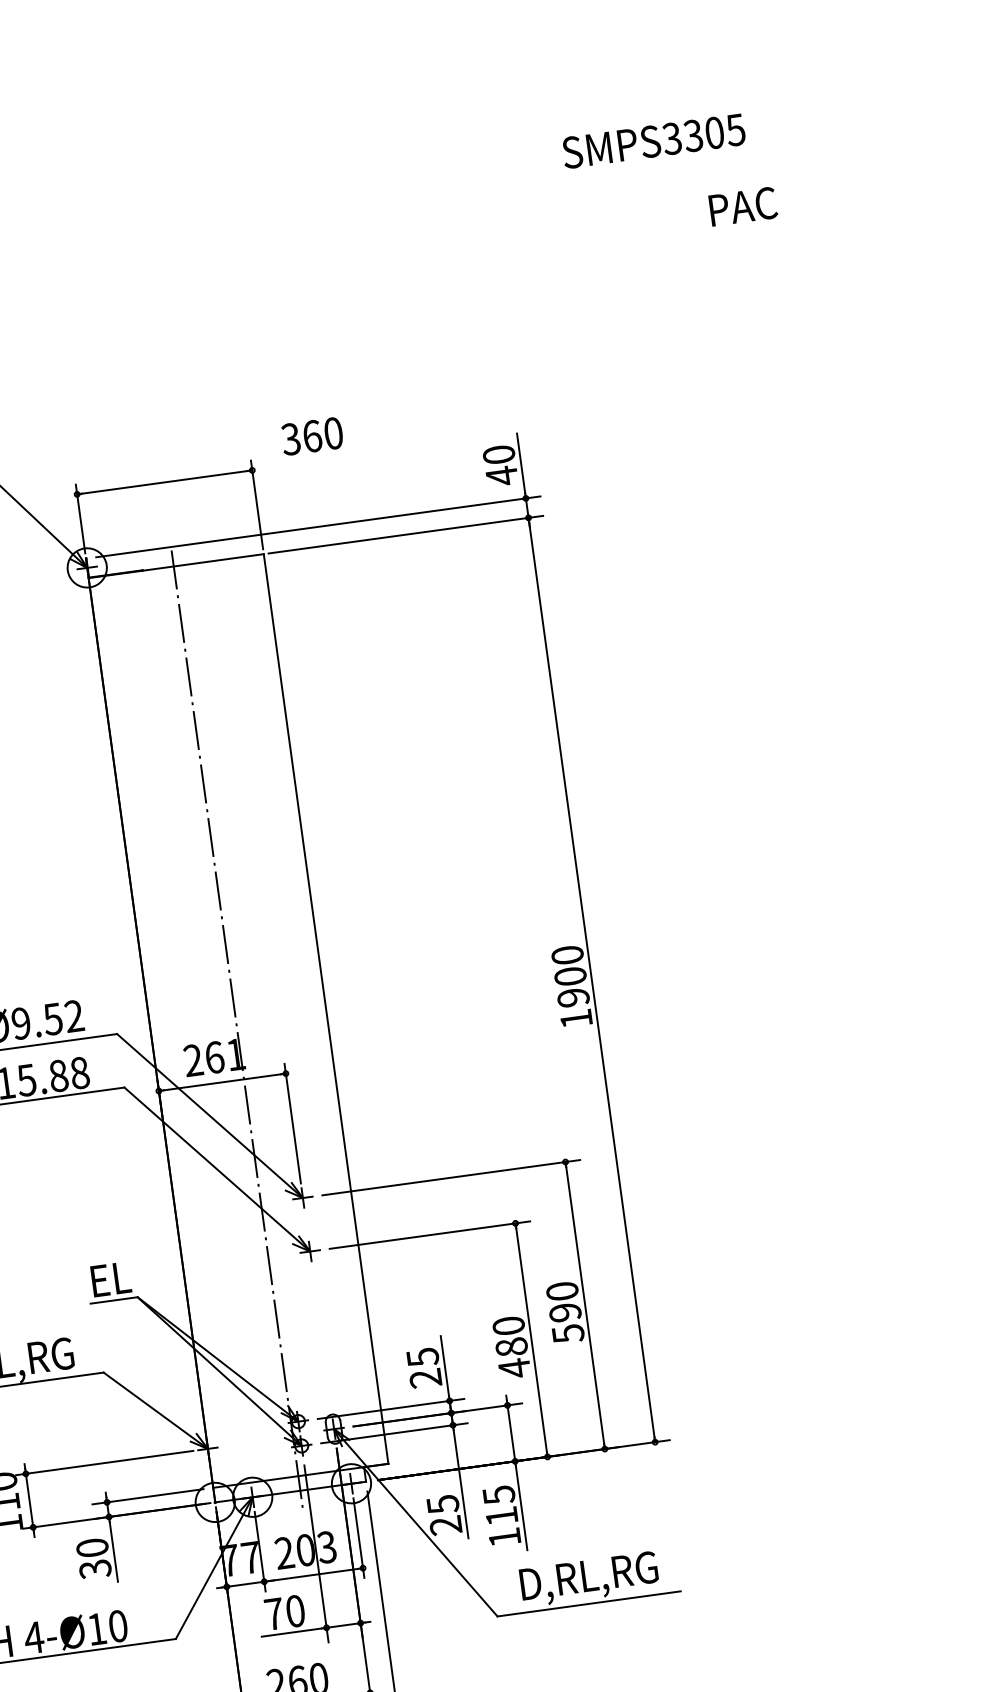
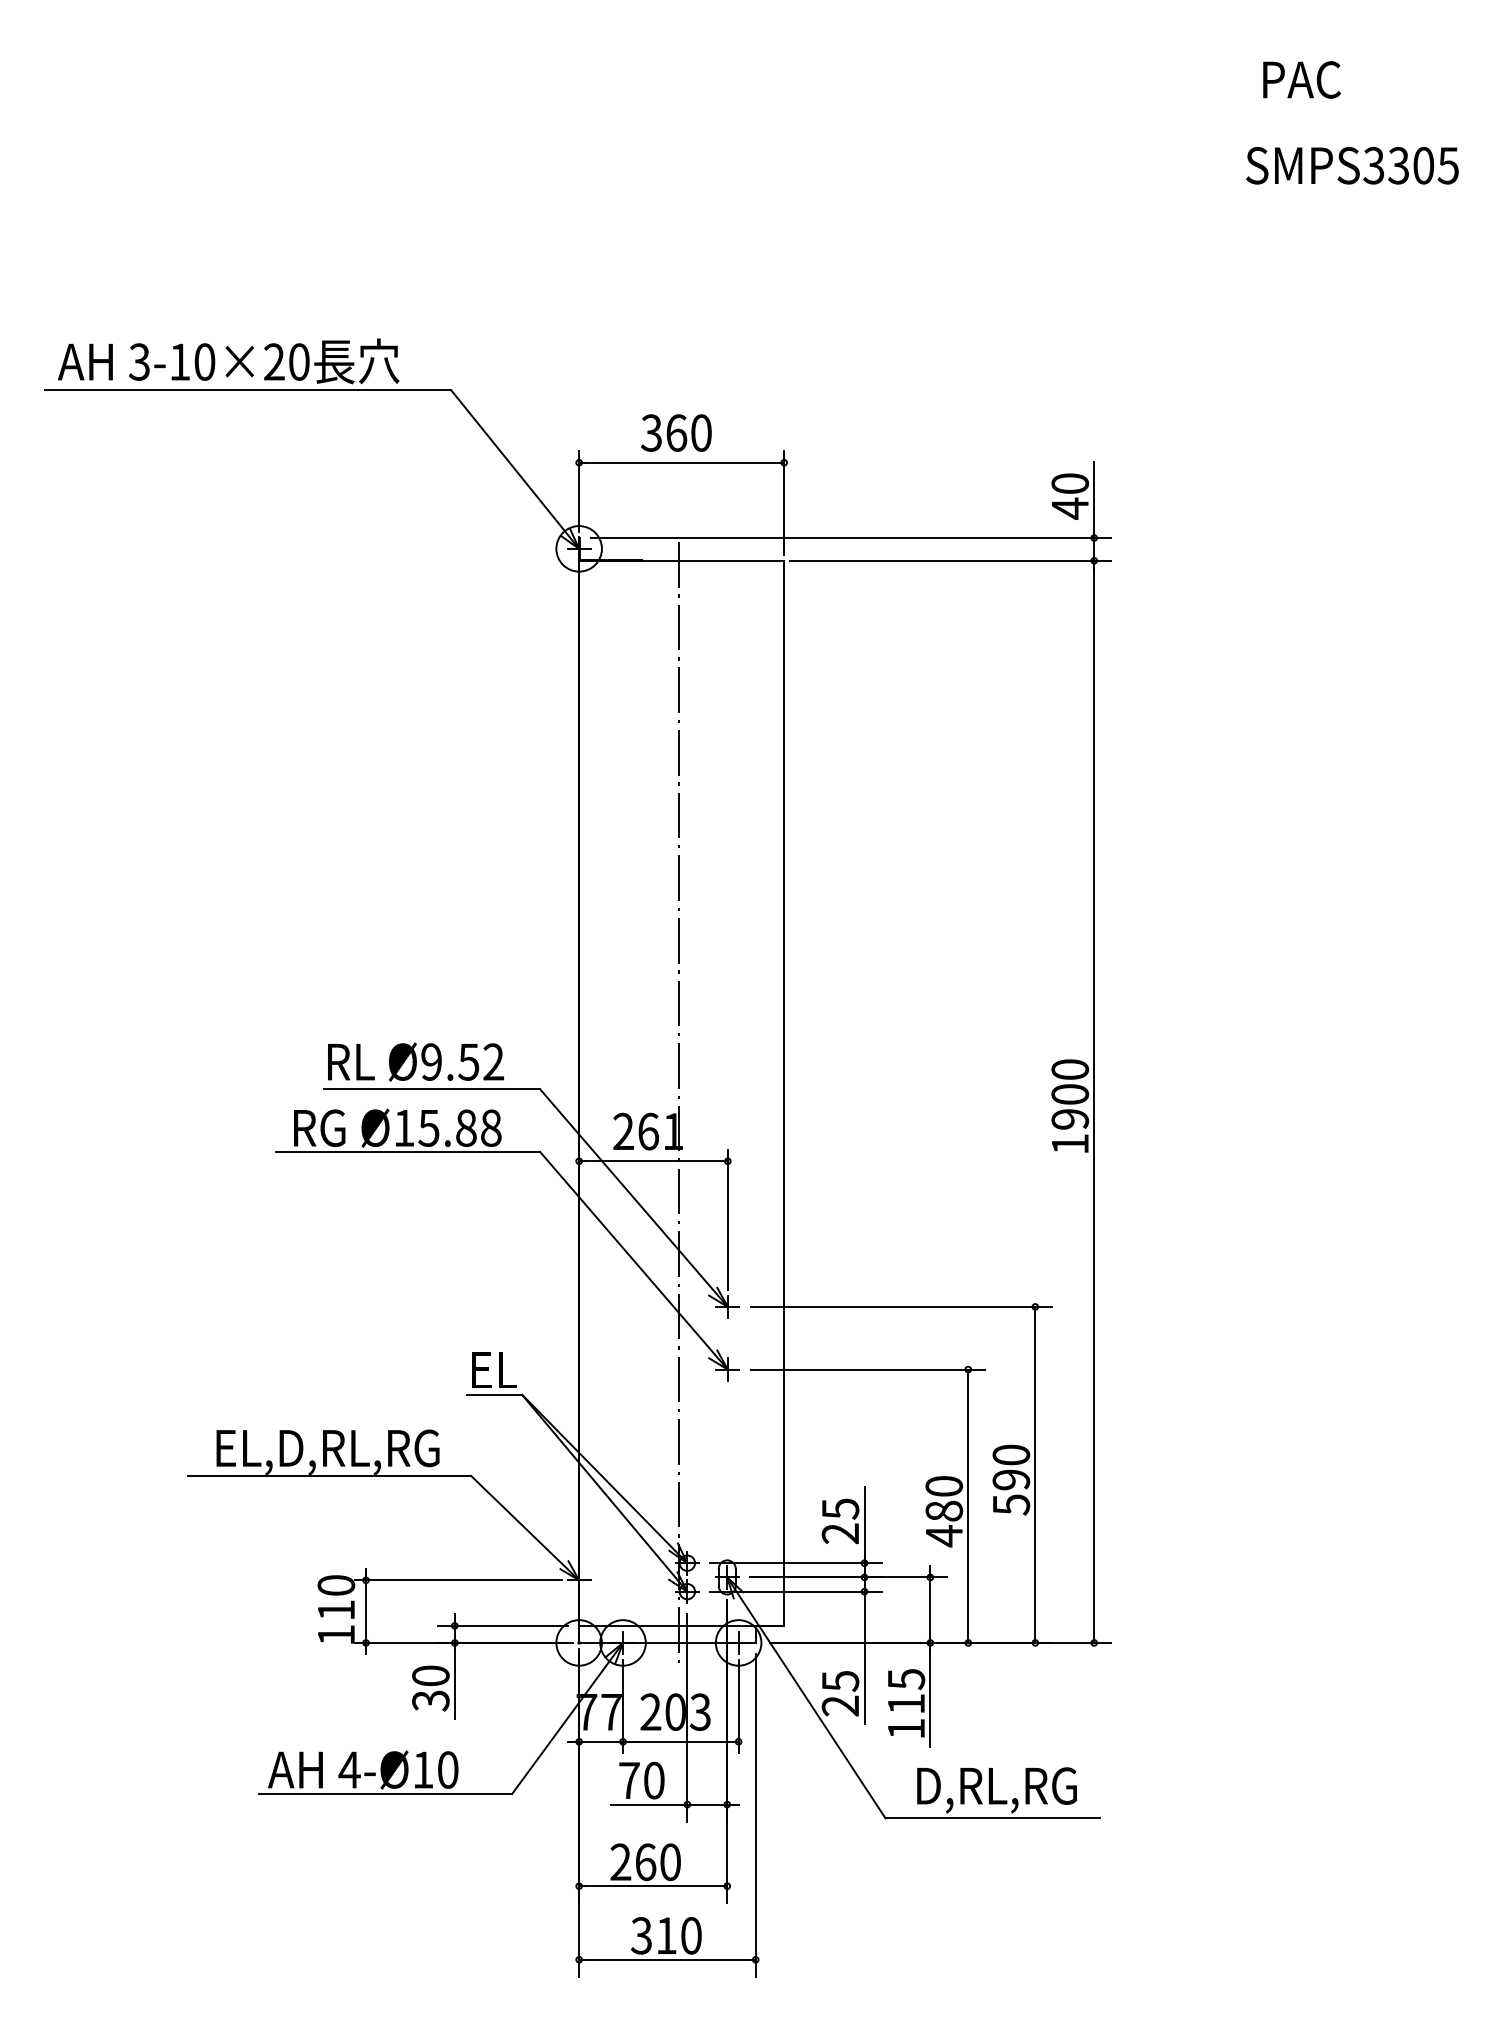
text: (653, 141) -> (1352, 165), moved
text: (742, 206) -> (1301, 79), moved
text: (312, 435) -> (676, 432), moved

